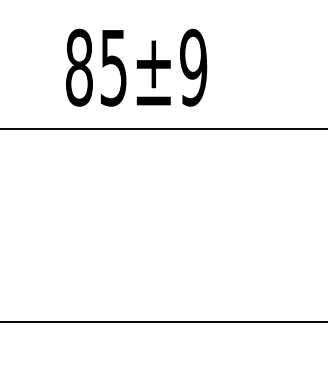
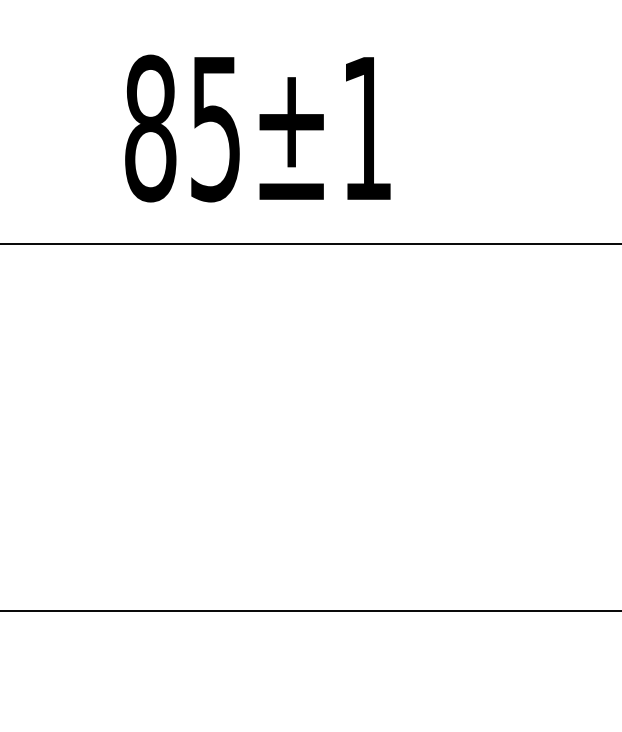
text: (193, 67) -> (366, 128), 85±9 -> 85±1

